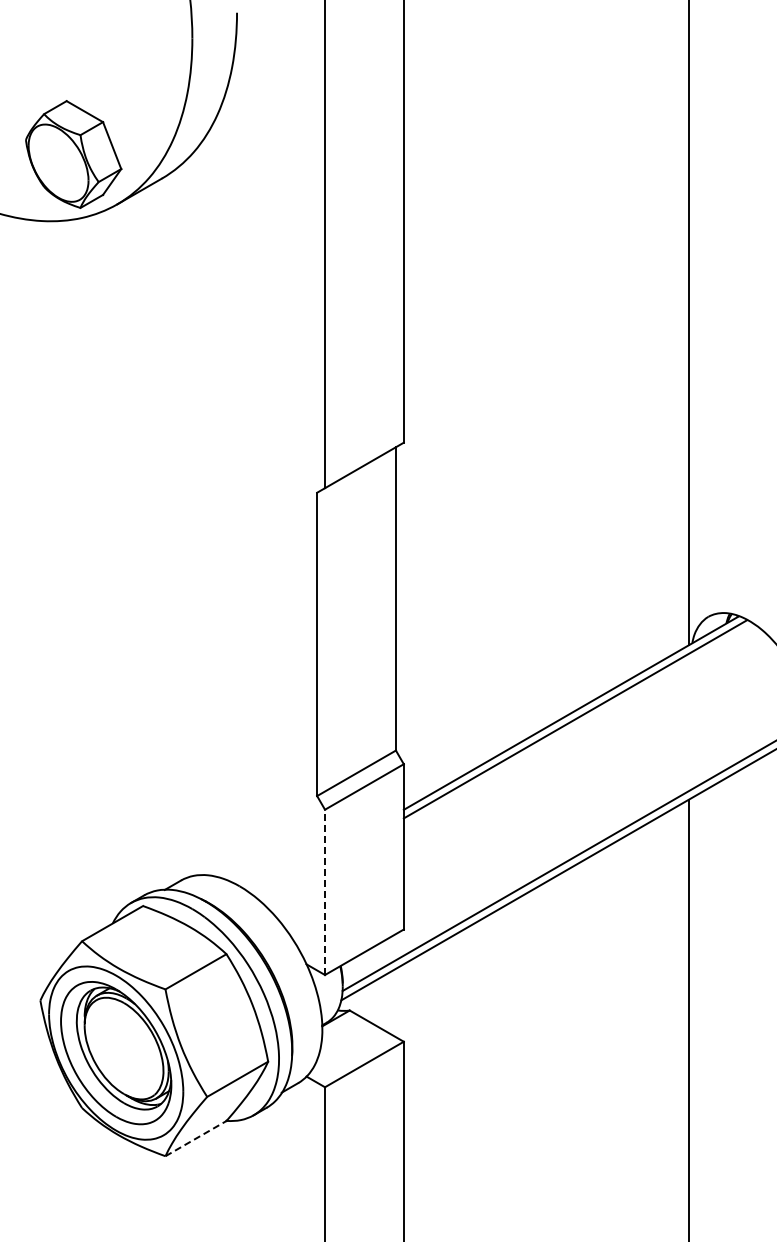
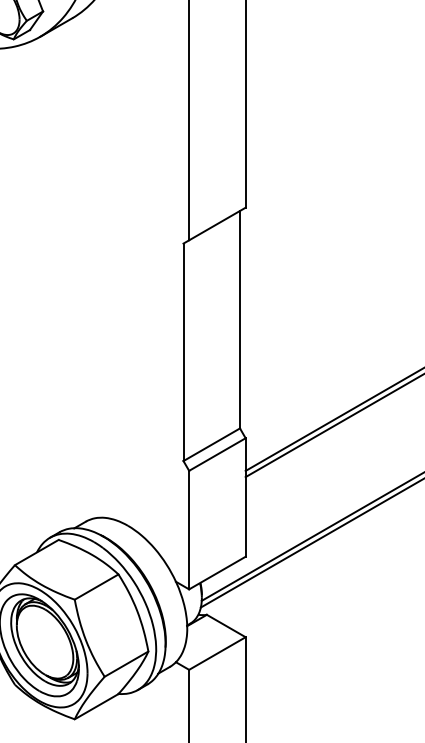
line: (325, 892) -> (189, 530), dashed -> solid
line: (196, 1138) -> (97, 706), dashed -> solid

